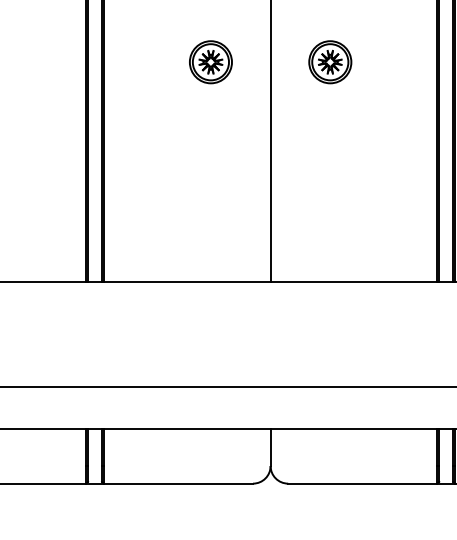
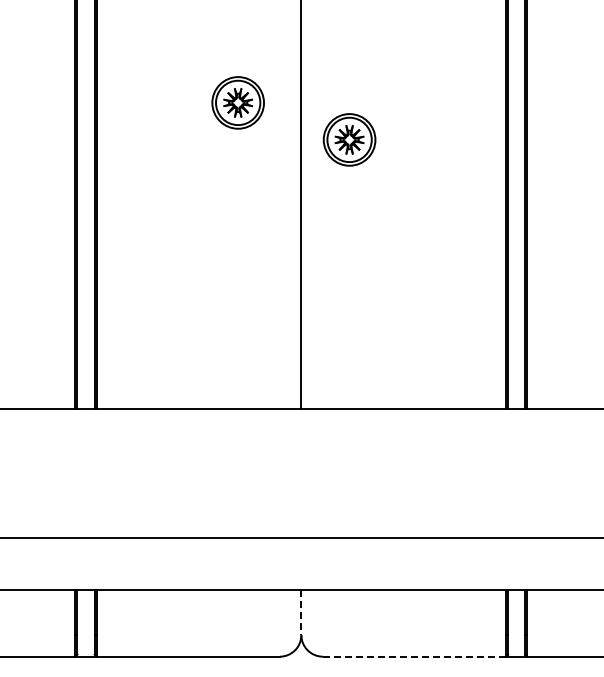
part: (210, 61) -> (237, 102), moved
part: (330, 61) -> (349, 139), moved
line: (270, 447) -> (301, 612), solid -> dashed
line: (362, 483) -> (414, 656), solid -> dashed

